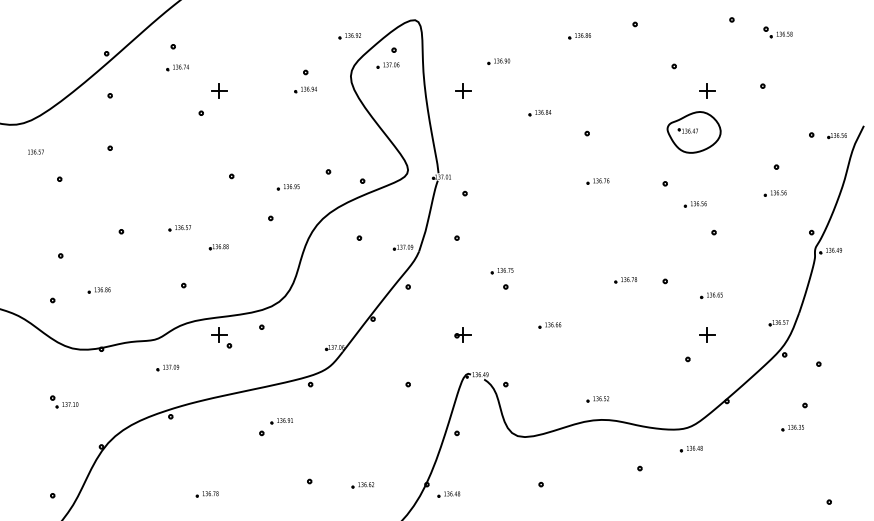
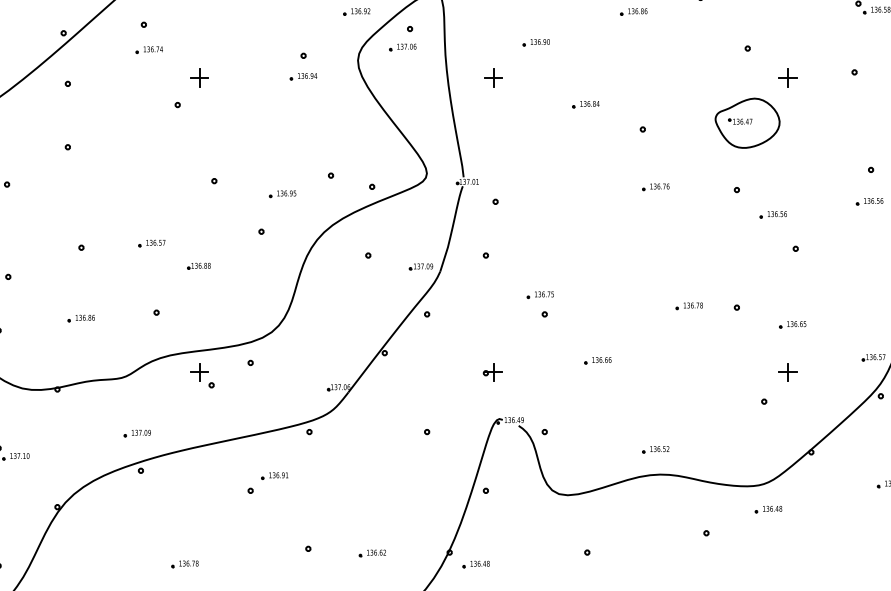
part: (693, 132) -> (746, 123), moved
part: (98, 290) -> (80, 318), moved
part: (167, 367) -> (136, 433), moved

